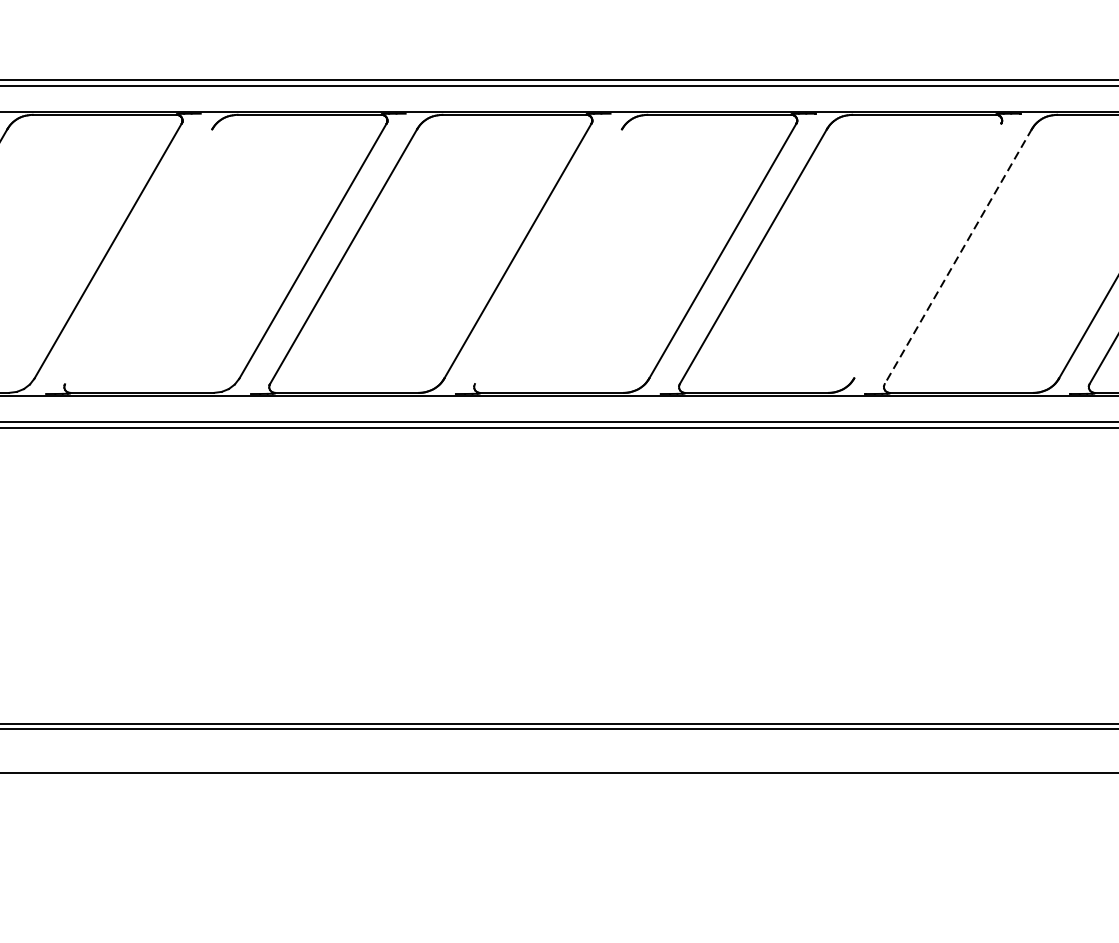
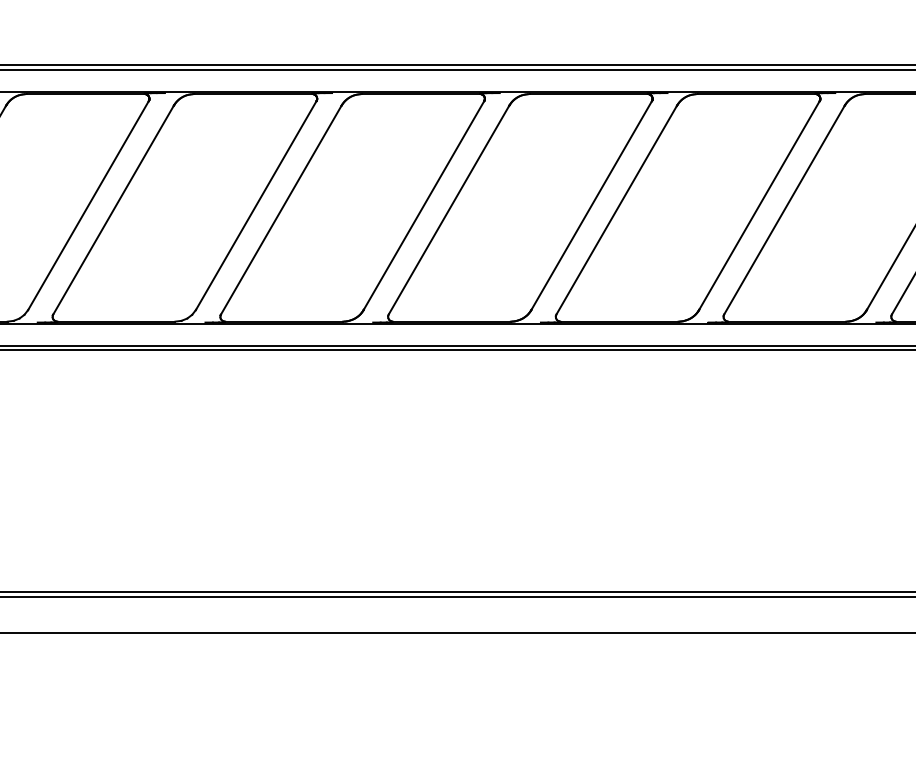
line: (927, 251) -> (759, 205), added
line: (138, 257) -> (113, 210), added
line: (547, 257) -> (448, 210), added
line: (958, 257) -> (784, 210), dashed -> solid

